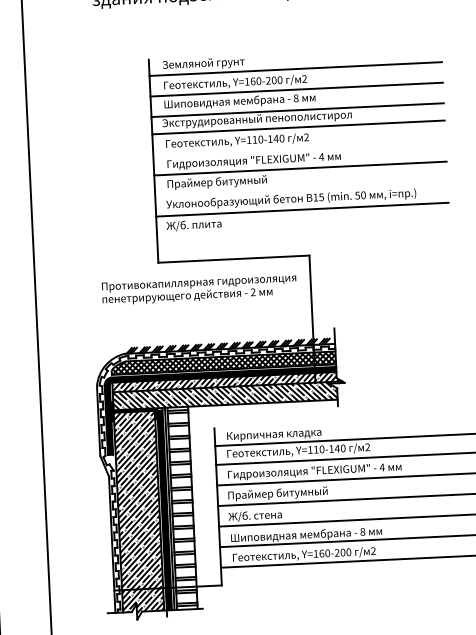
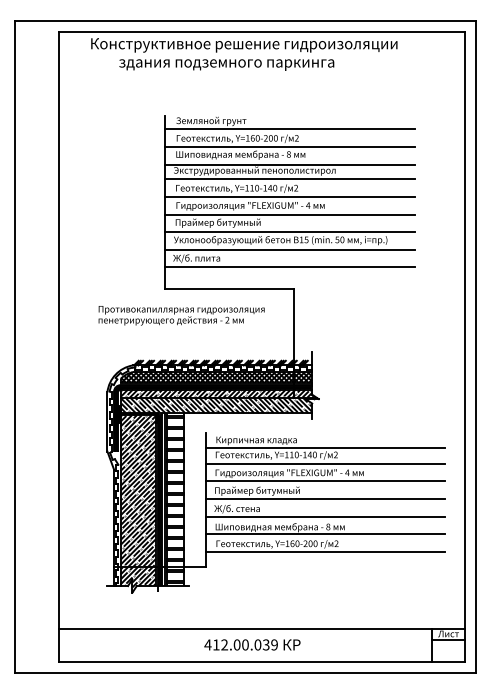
line: (299, 147) -> (289, 196), added
line: (301, 189) -> (289, 232), added
line: (303, 230) -> (289, 267), added
text: (199, 289) -> (181, 315), moved

